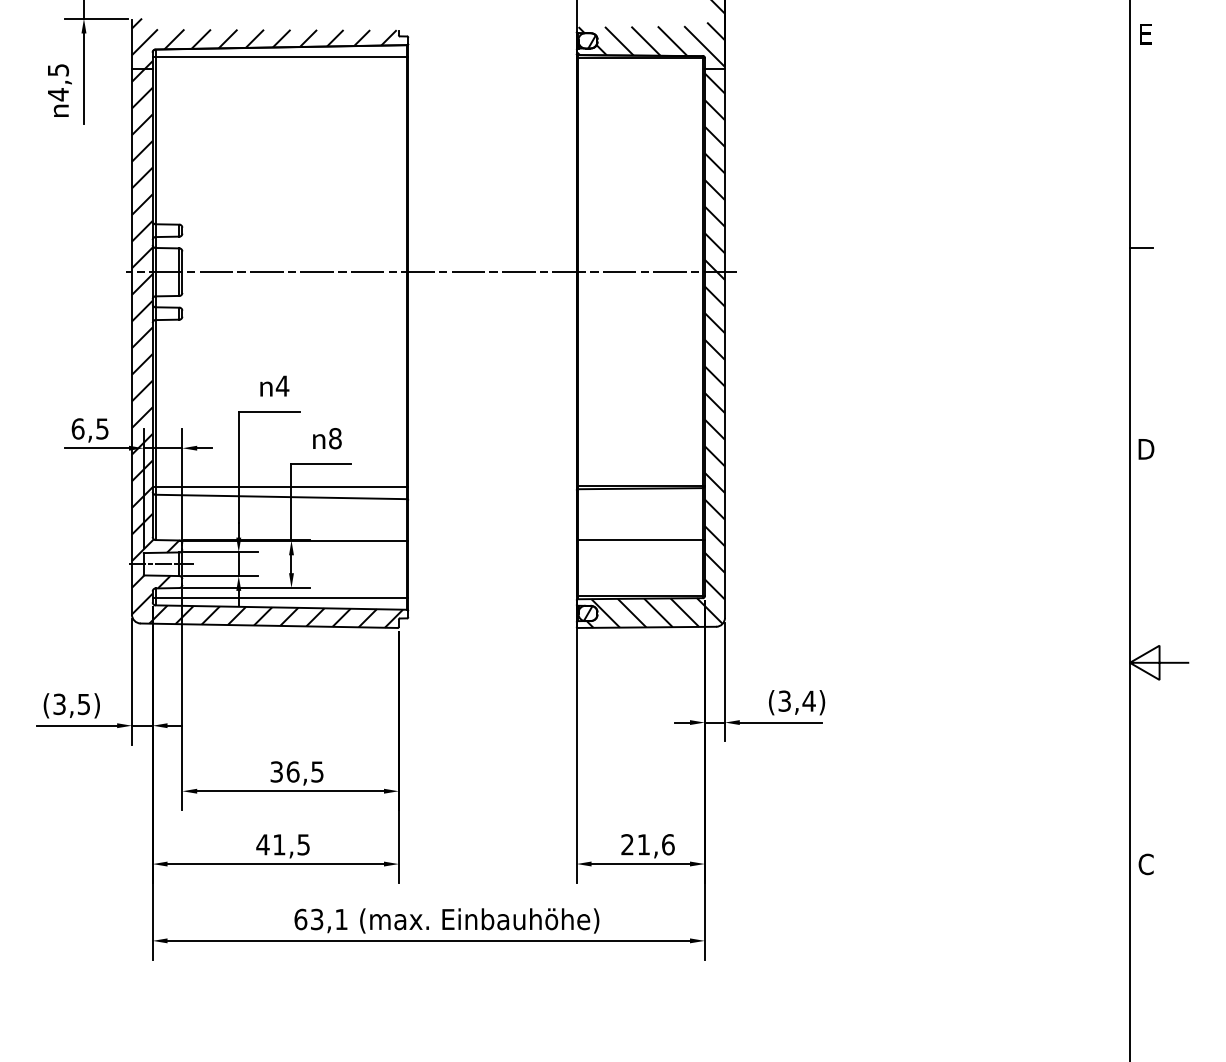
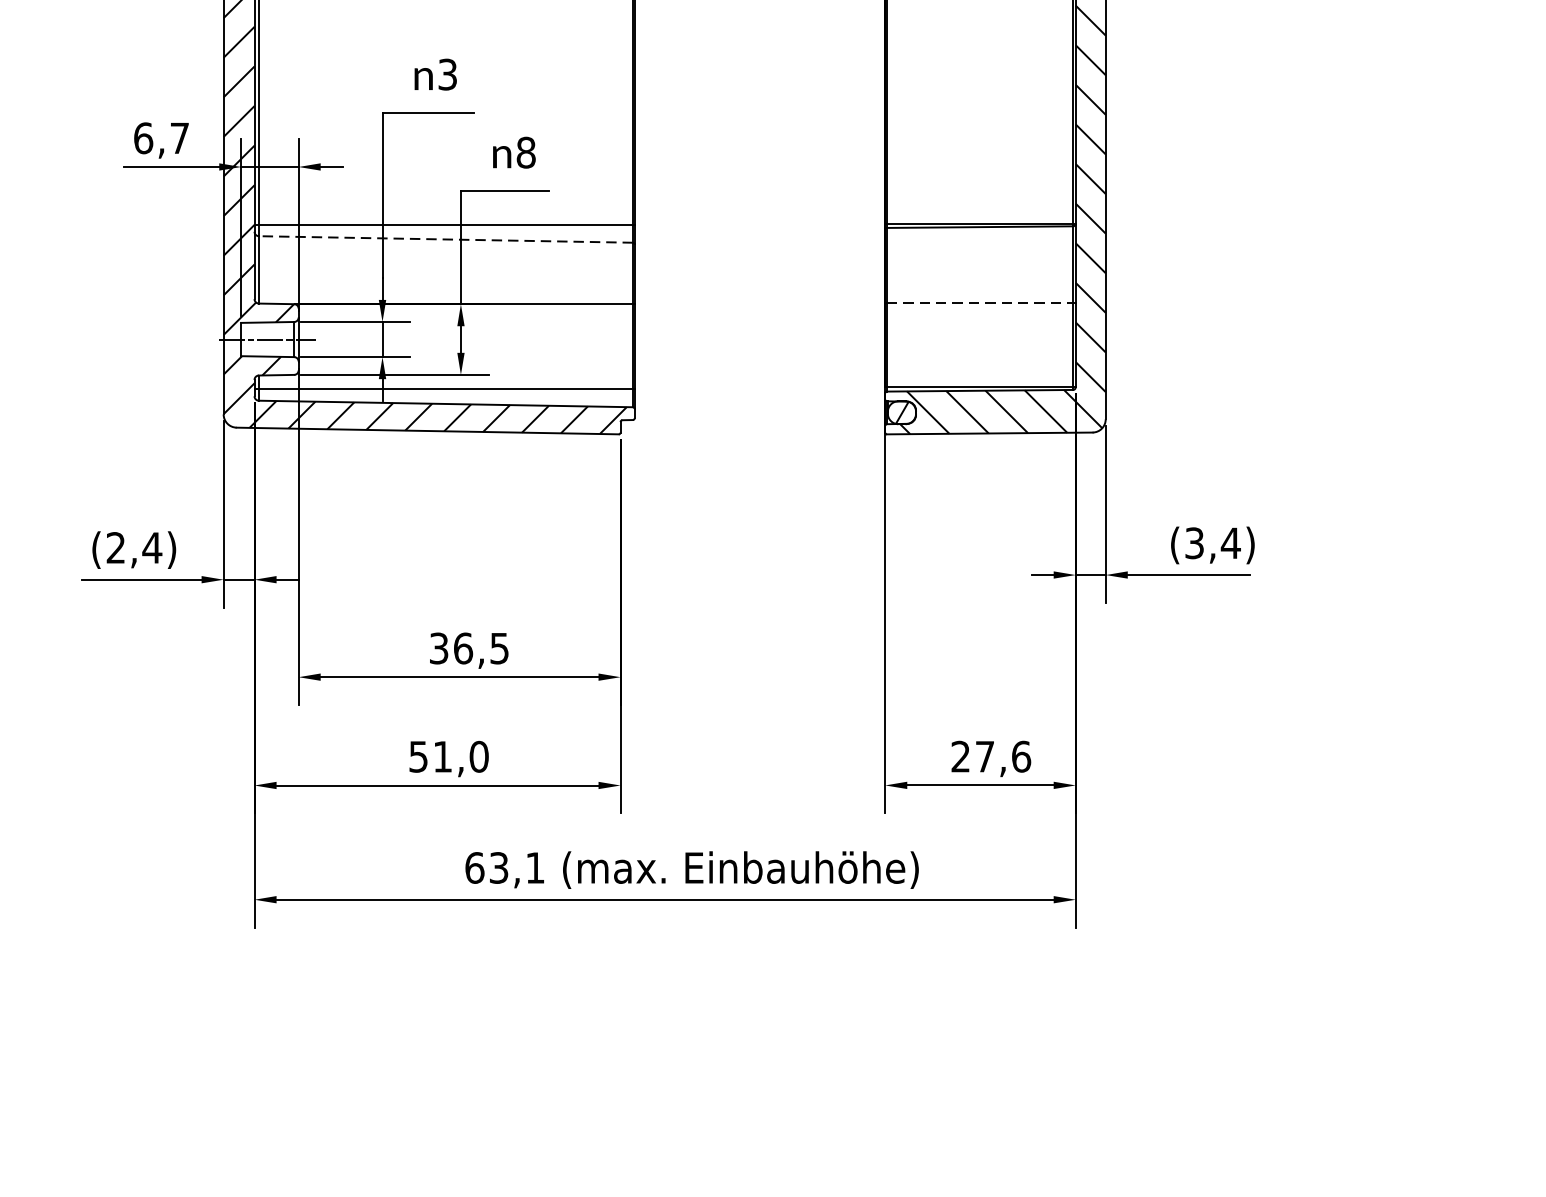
text: (282, 385) -> (447, 73), 4 -> 3
text: (102, 428) -> (179, 137), 6,5 -> 6,7
line: (281, 496) -> (446, 238), solid -> dashed
line: (640, 539) -> (980, 302), solid -> dashed
text: (71, 704) -> (133, 548), (3,5) -> (2,4)
text: (283, 844) -> (449, 756), 41,5 -> 51,0
text: (643, 844) -> (984, 756), 21,6 -> 27,6

